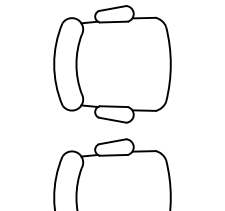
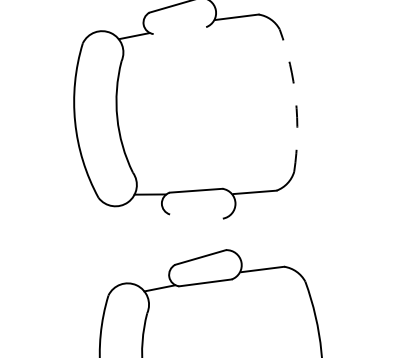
line: (113, 21) -> (179, 29), removed
arc: (170, 64) -> (295, 100), solid -> dashed
line: (112, 119) -> (196, 215), removed

